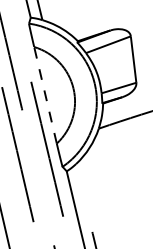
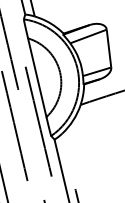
line: (45, 95) -> (37, 77), dashed -> solid

